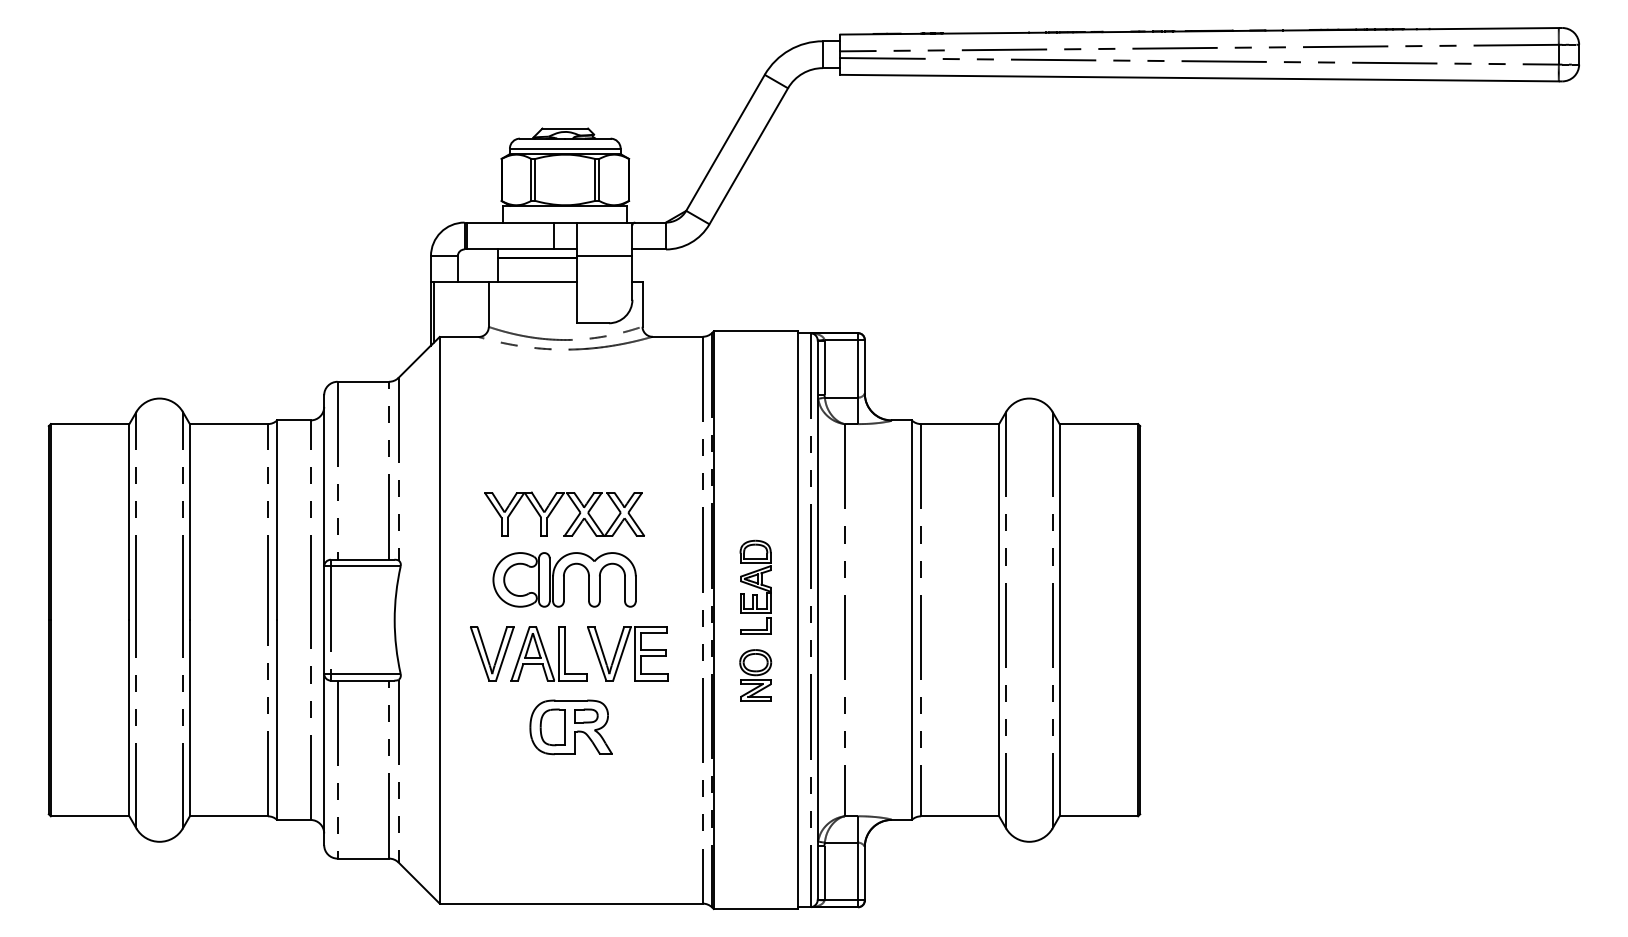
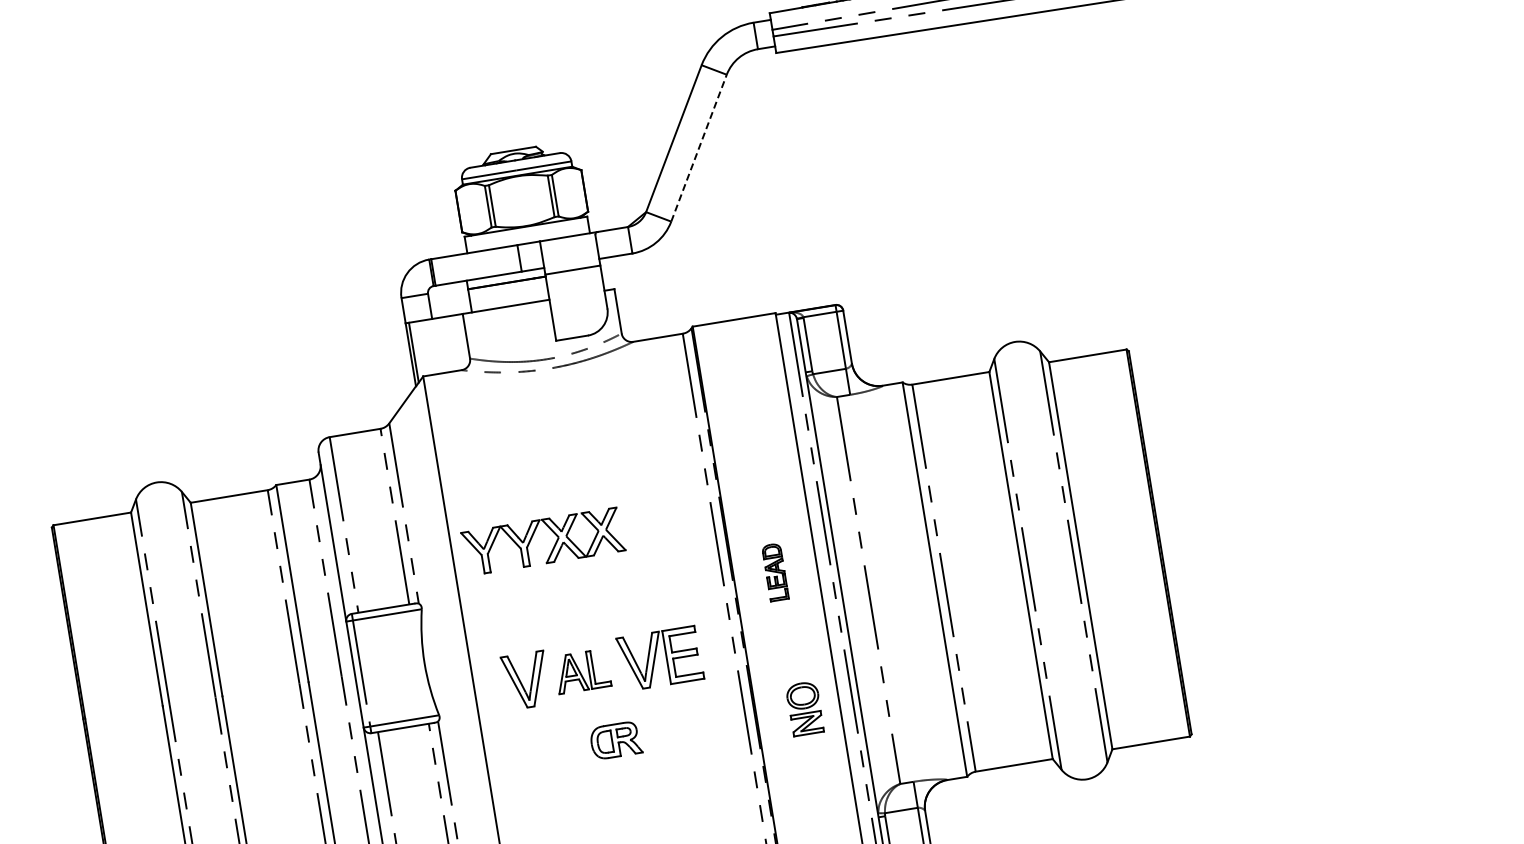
line: (748, 156) -> (698, 148), solid -> dashed
part: (556, 506) -> (534, 535), moved
part: (564, 579) -> (585, 595), removed
part: (755, 586) -> (775, 571), size x0.6
part: (548, 653) -> (581, 671), size x0.7
part: (755, 675) -> (804, 708), moved
part: (570, 727) -> (615, 740), size x0.6

